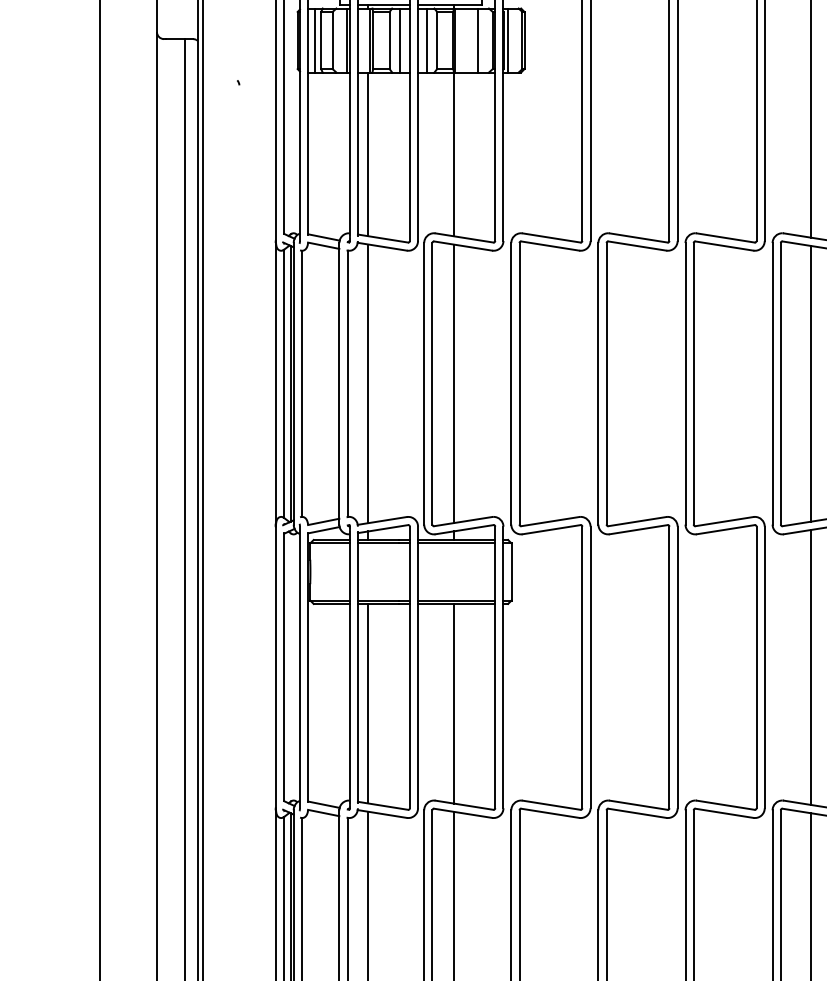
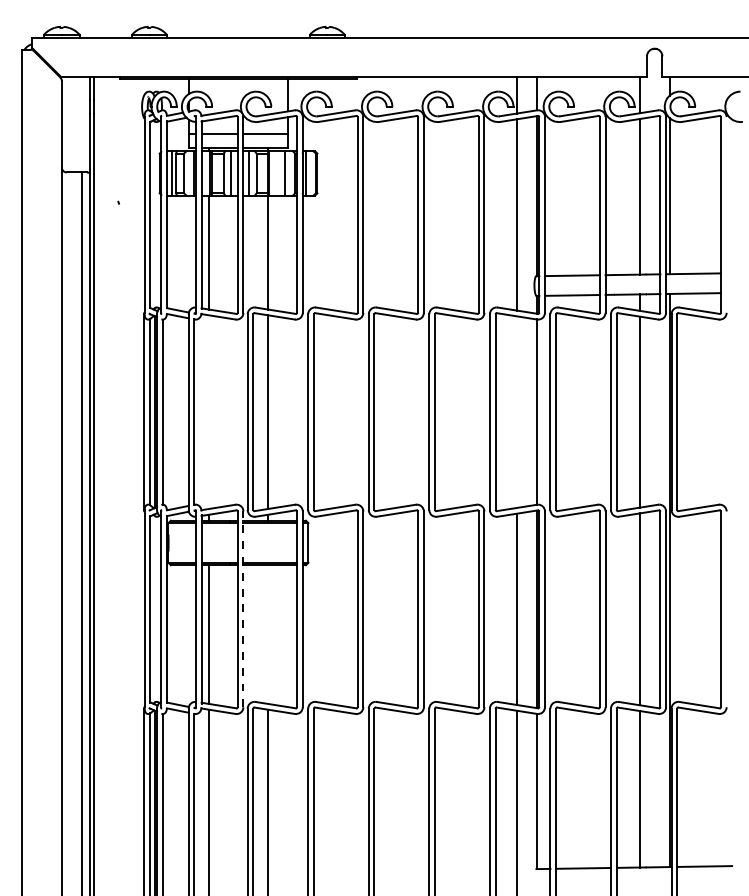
line: (810, 382) -> (516, 411), removed
line: (367, 384) -> (208, 412), removed
line: (418, 667) -> (243, 609), solid -> dashed
line: (454, 703) -> (268, 634), removed

